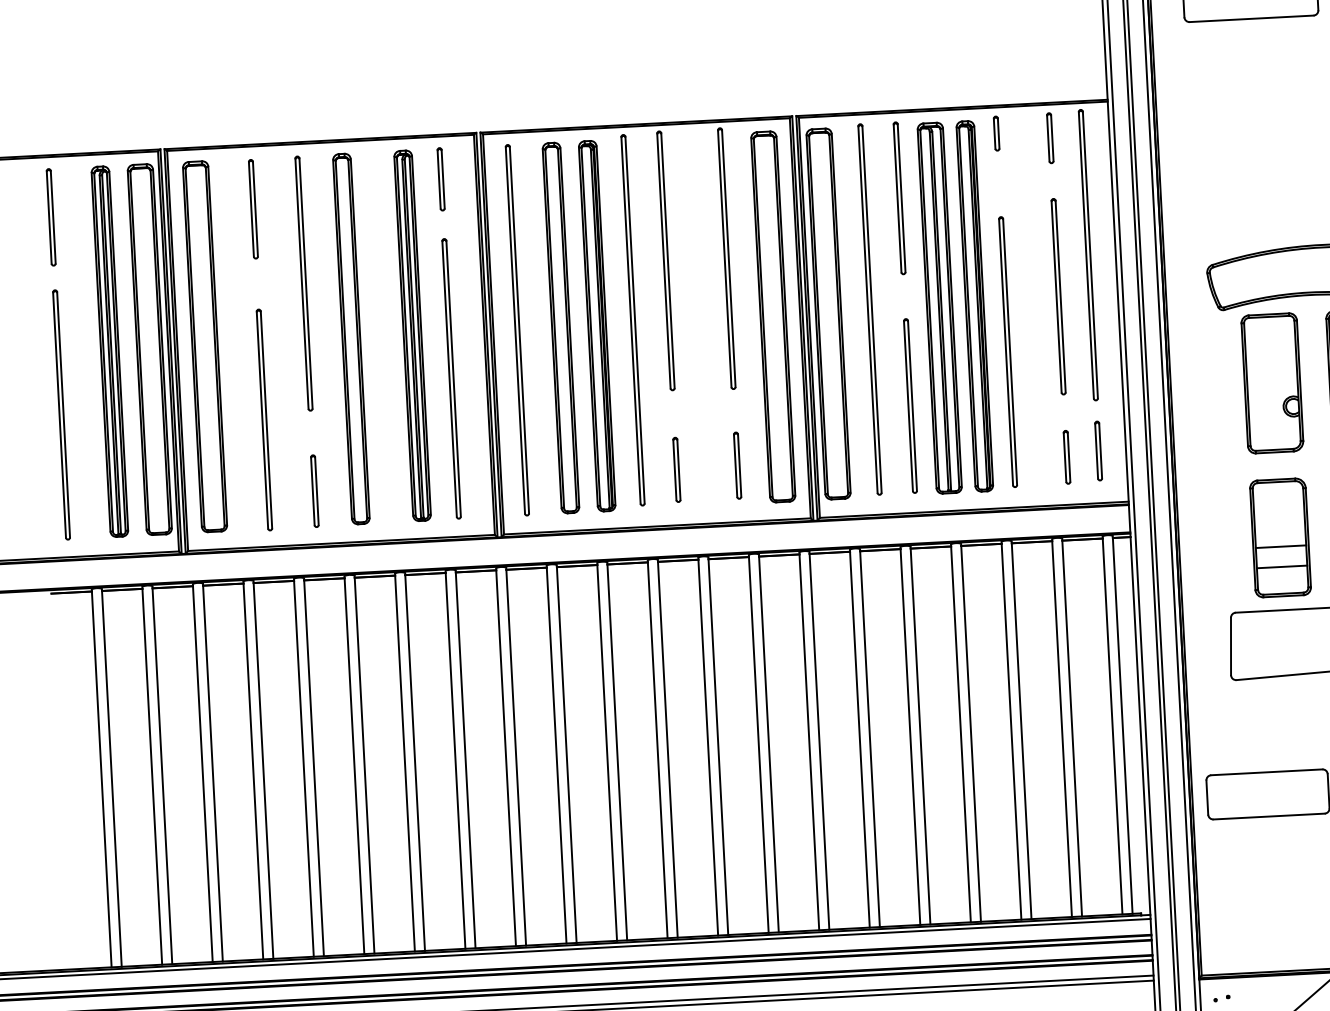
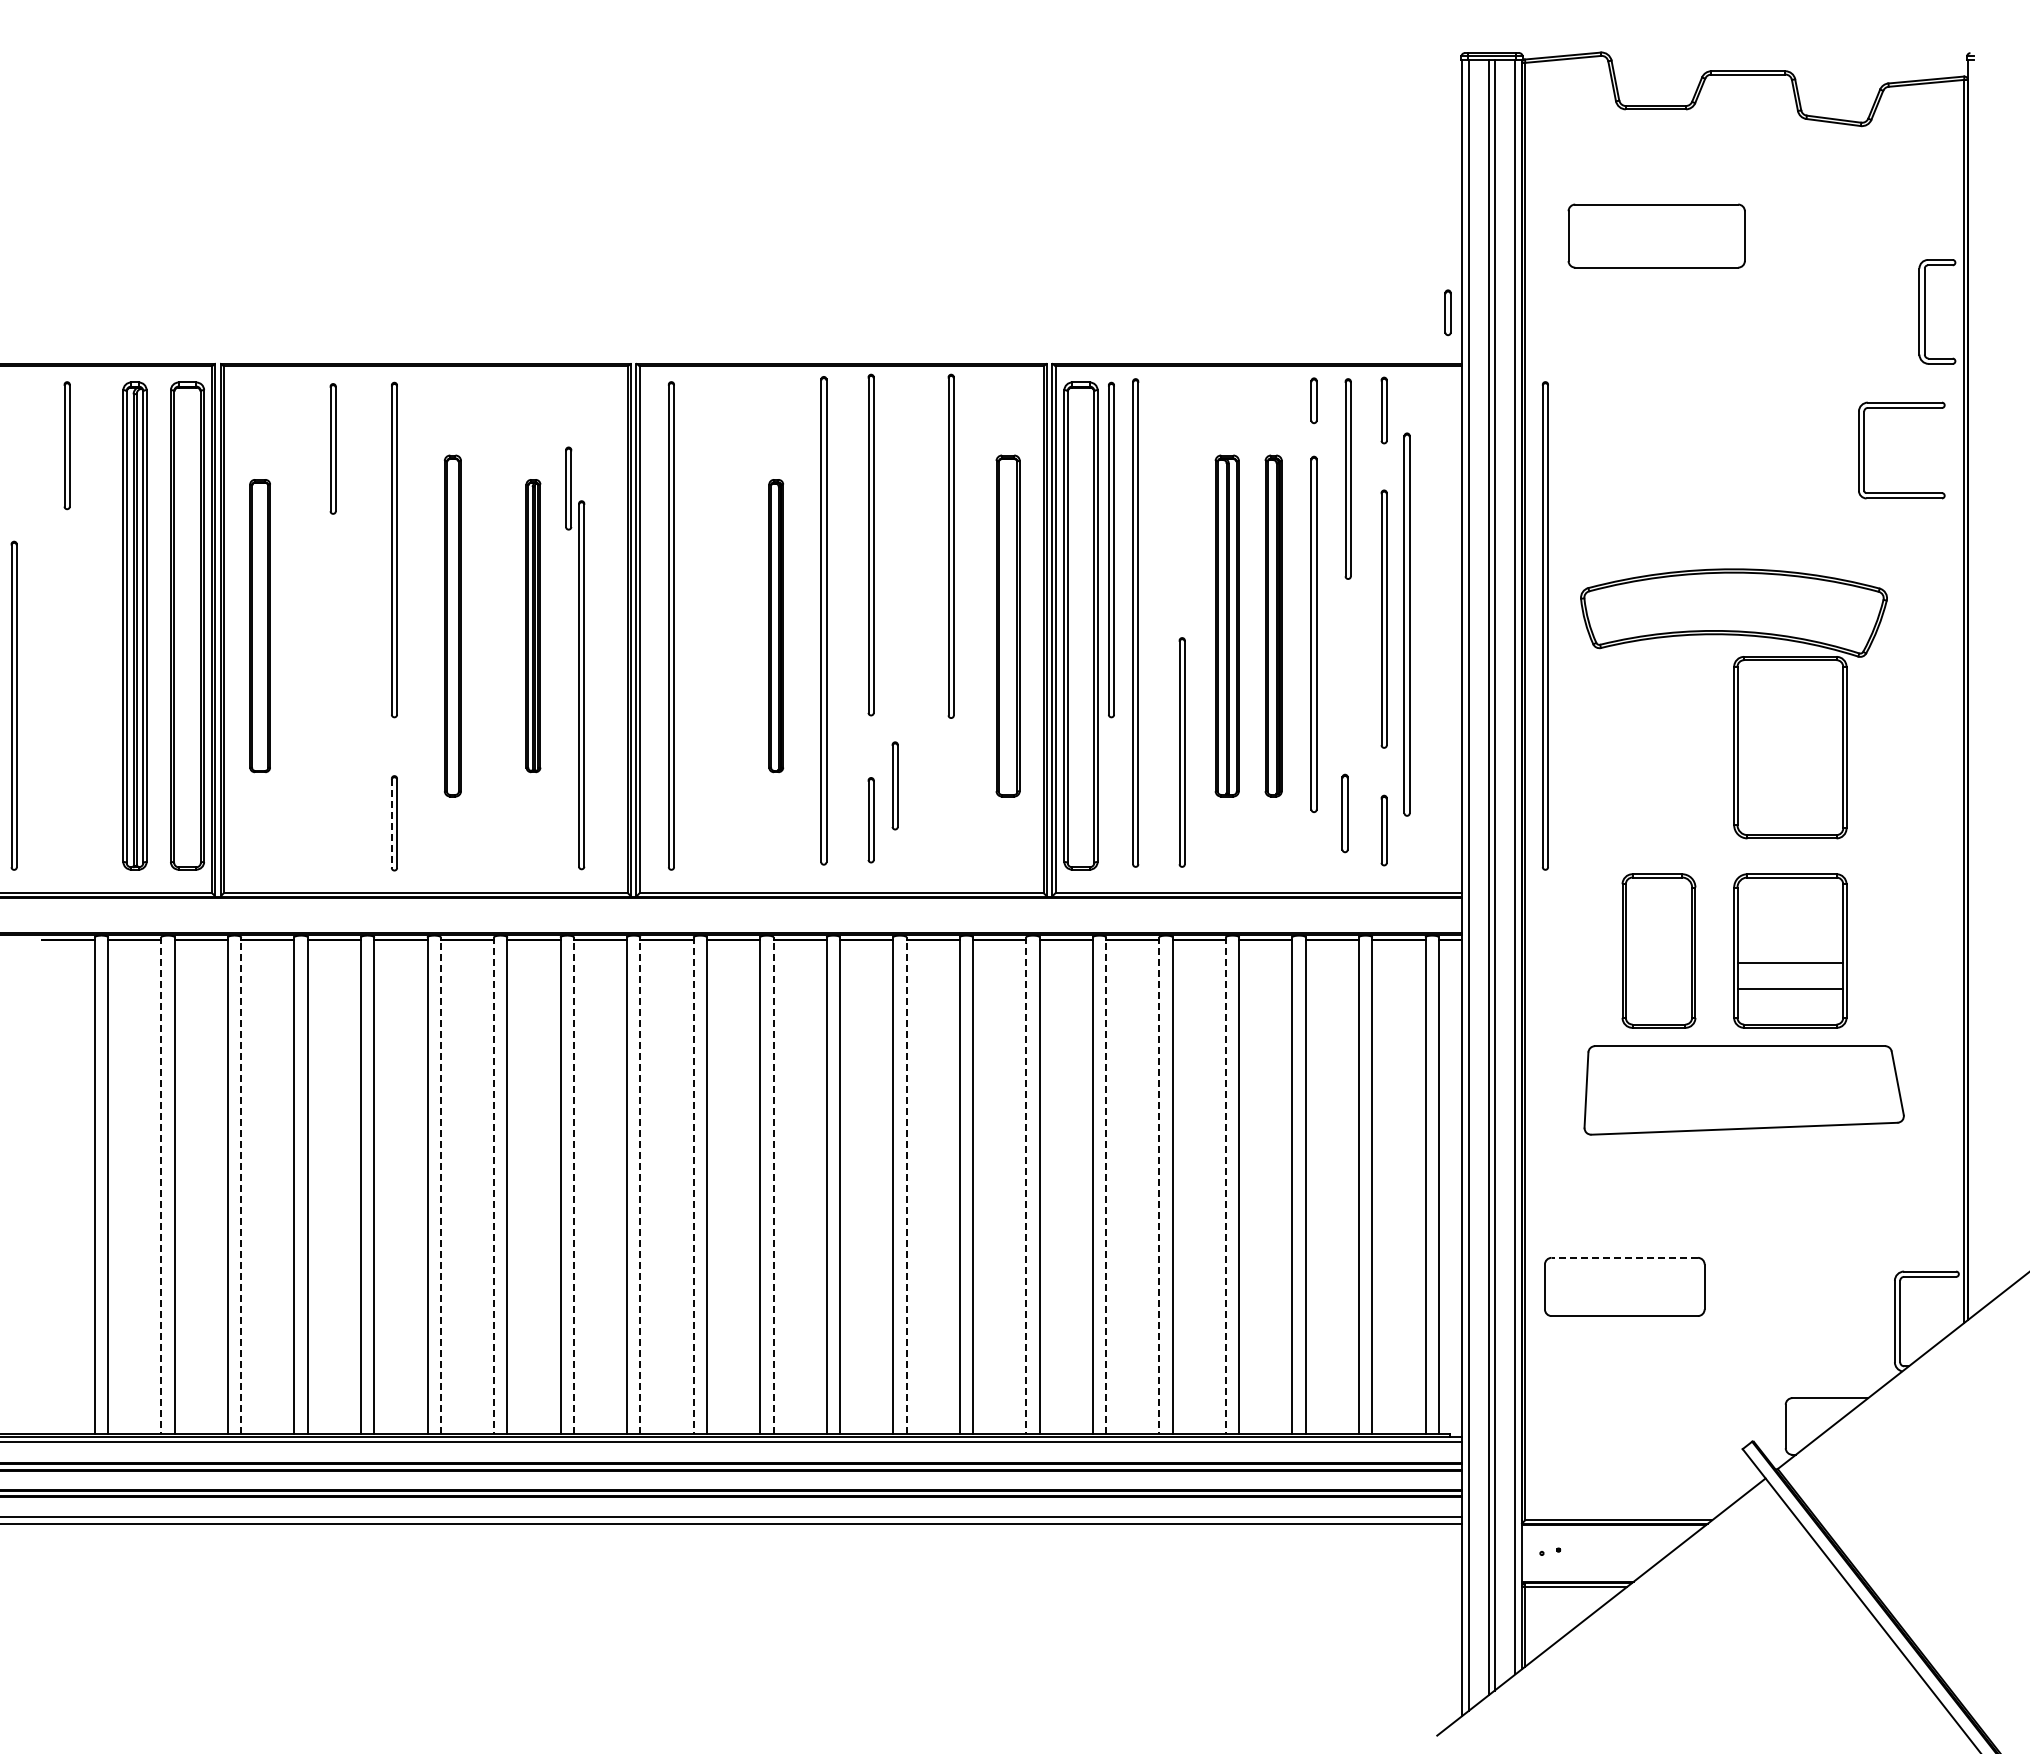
part: (1094, 61) -> (1447, 312), added
part: (441, 179) -> (568, 488), moved
part: (899, 197) -> (1347, 478), moved
part: (848, 254) -> (1111, 549), added
part: (1087, 255) -> (1406, 624), moved
part: (1181, 295) -> (1545, 625), added
part: (974, 305) -> (1273, 625), size x0.7
part: (939, 307) -> (1226, 625), size x0.7
part: (772, 316) -> (1007, 625), size x0.7
part: (596, 325) -> (775, 625), size x0.6
part: (560, 327) -> (728, 625), removed
part: (412, 335) -> (533, 625), size x0.6
part: (351, 338) -> (452, 625), size x0.7
part: (204, 346) -> (259, 625), size x0.6
part: (1007, 351) -> (1313, 633), moved
part: (1272, 383) -> (1658, 747), removed
part: (61, 414) -> (13, 705), moved
part: (263, 420) -> (332, 726), removed
part: (1098, 451) -> (1344, 813), moved
part: (737, 465) -> (894, 785), moved
line: (312, 491) -> (391, 823), solid -> dashed
line: (1280, 546) -> (1658, 962), removed
line: (1281, 567) -> (1658, 989), removed
line: (960, 733) -> (1225, 1185), solid -> dashed
line: (910, 735) -> (1159, 1185), solid -> dashed
line: (870, 738) -> (1106, 1185), solid -> dashed
line: (809, 741) -> (1026, 1185), solid -> dashed
line: (718, 745) -> (906, 1185), solid -> dashed
line: (617, 751) -> (773, 1185), solid -> dashed
line: (556, 754) -> (693, 1185), solid -> dashed
line: (516, 756) -> (640, 1185), solid -> dashed
line: (465, 759) -> (573, 1185), solid -> dashed
line: (405, 762) -> (494, 1185), solid -> dashed
line: (364, 764) -> (440, 1185), solid -> dashed
line: (213, 772) -> (241, 1185), solid -> dashed
line: (1266, 772) -> (1624, 1257), solid -> dashed
line: (152, 775) -> (161, 1185), solid -> dashed

